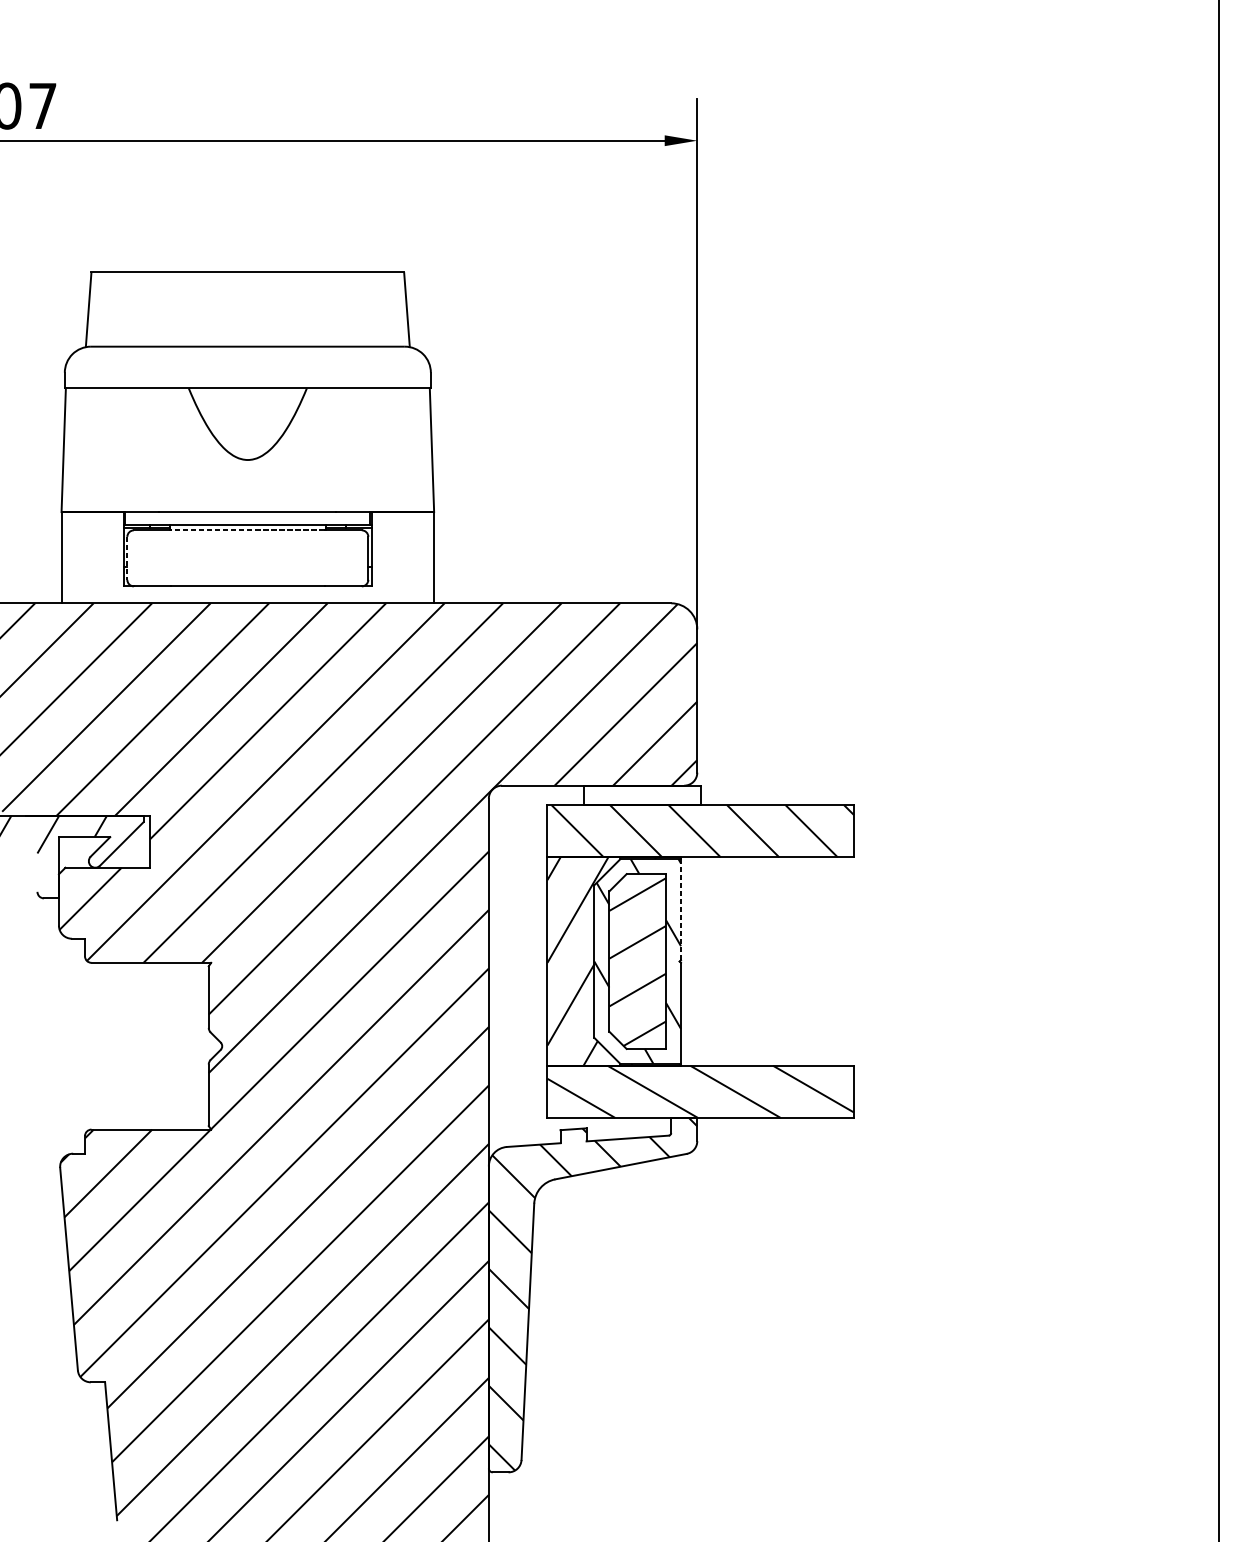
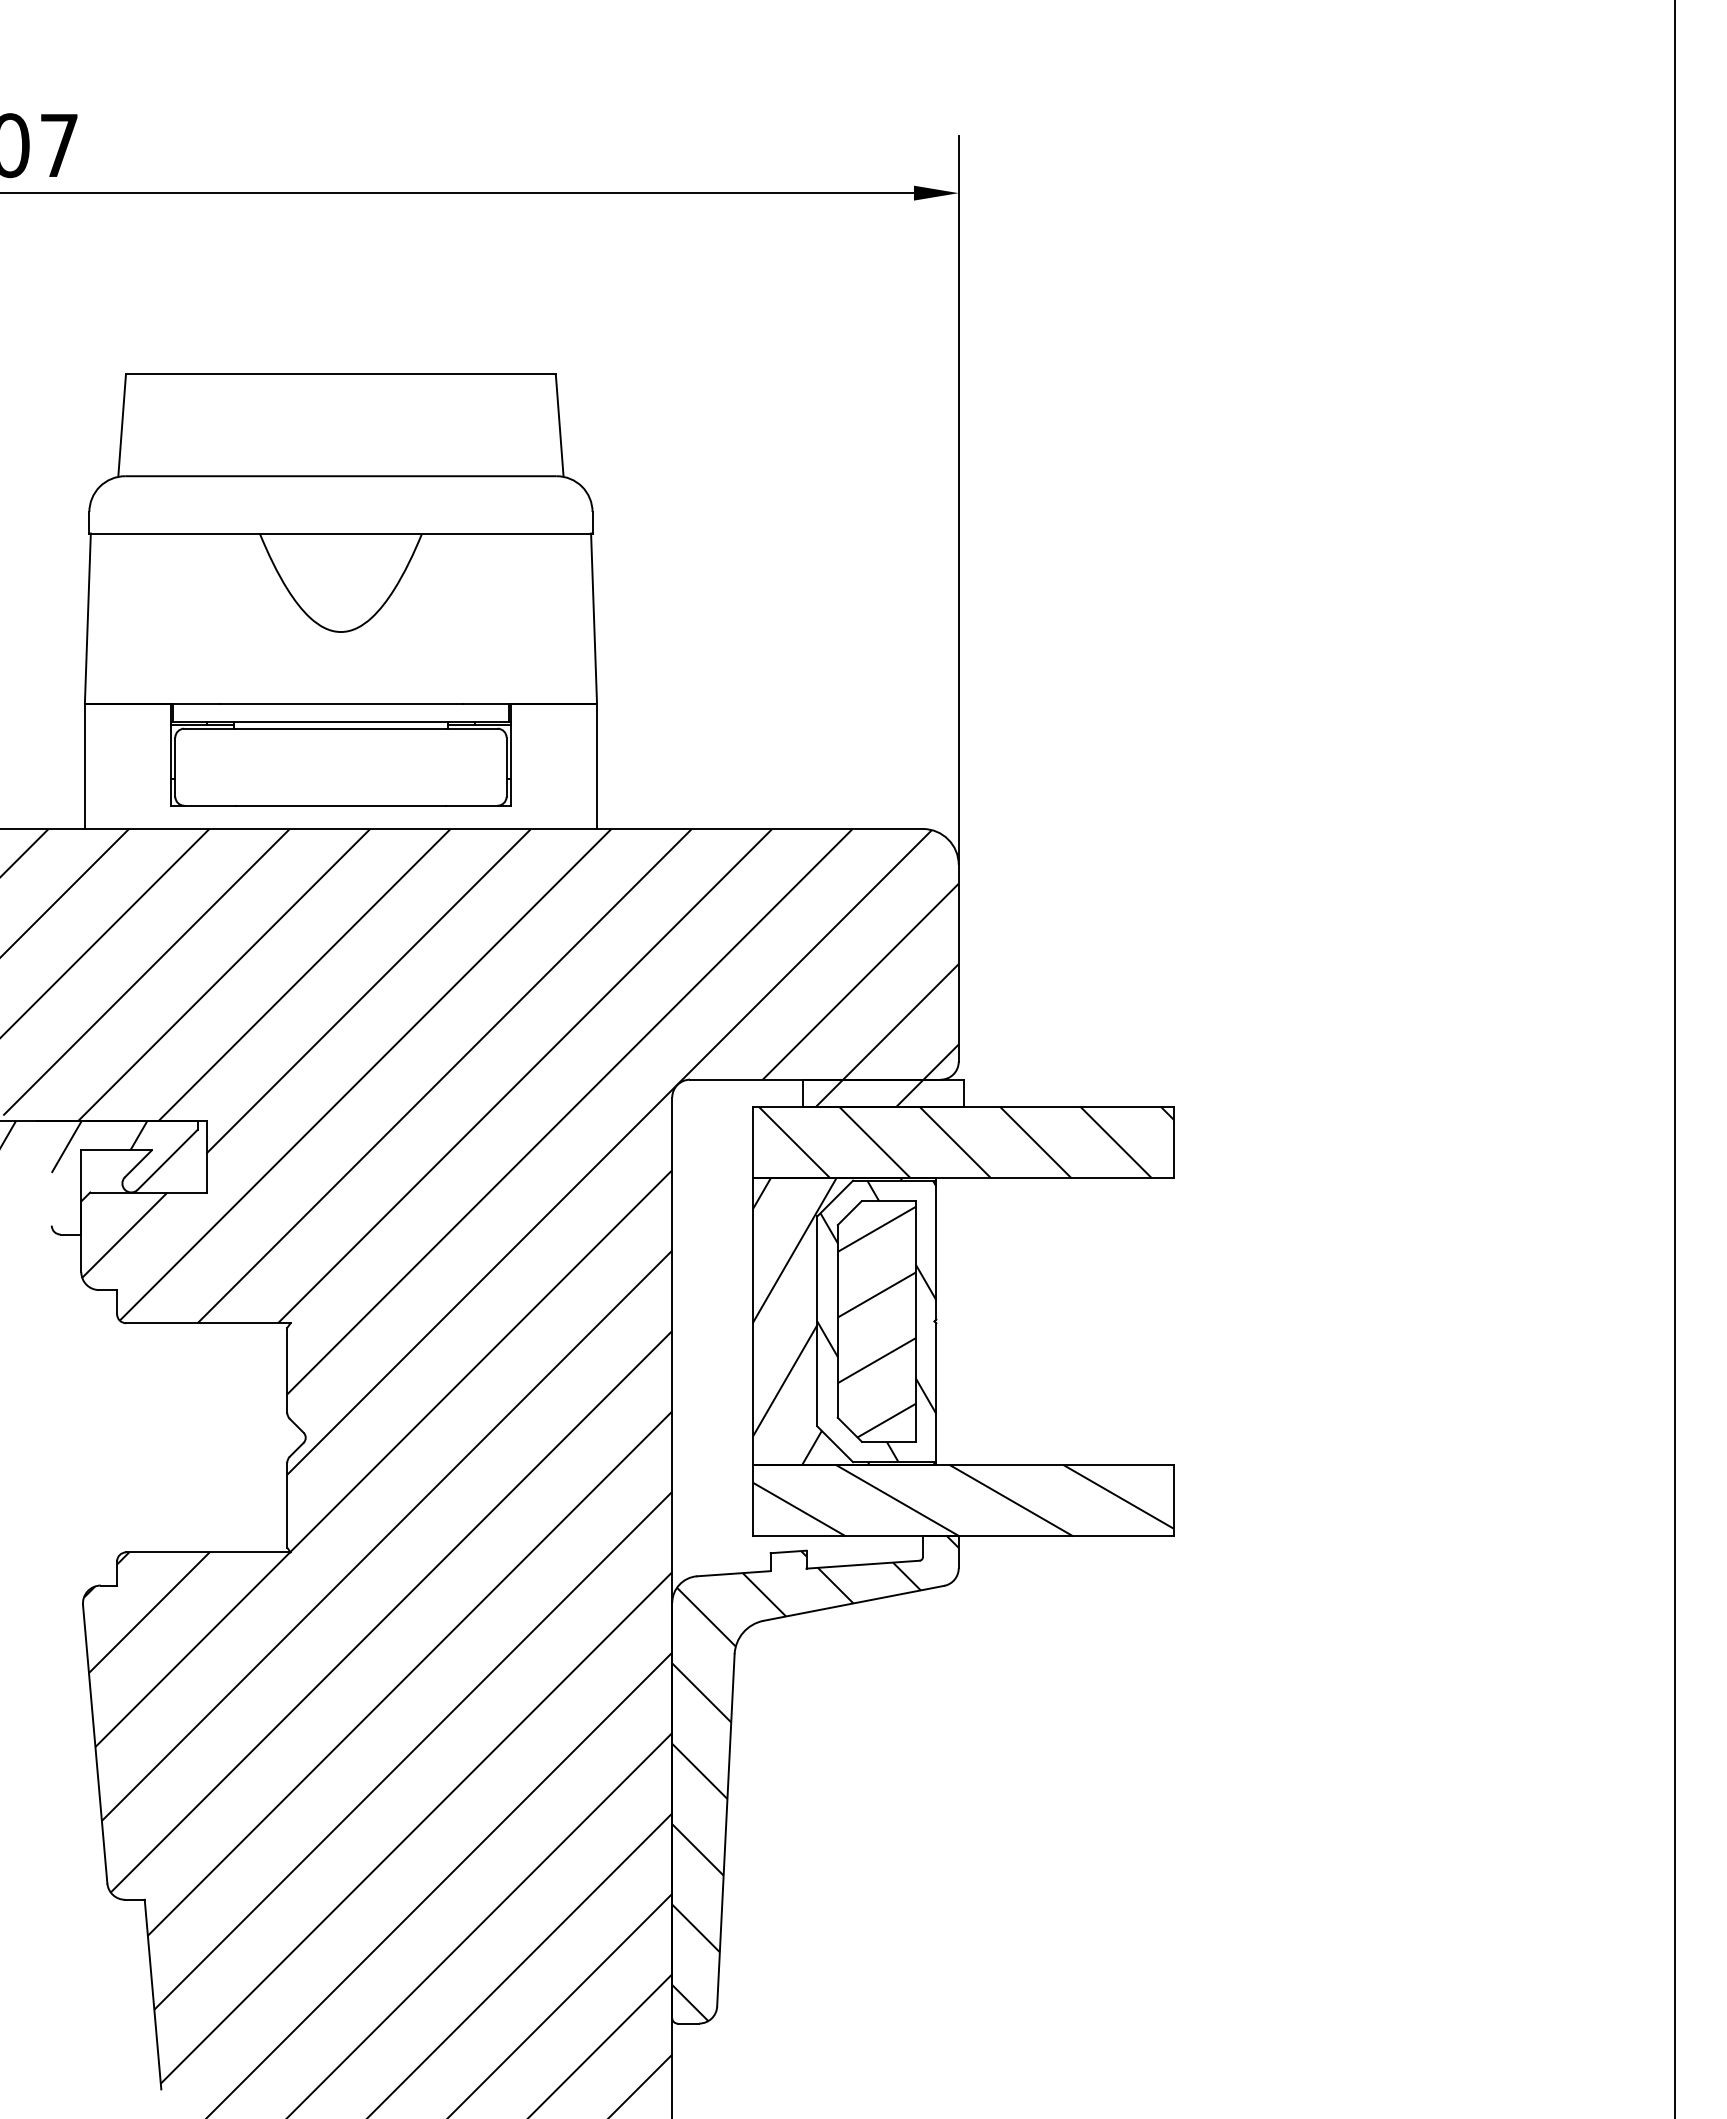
line: (247, 530) -> (340, 728), dashed -> solid
line: (127, 558) -> (175, 767), dashed -> solid
hatch: (632, 795) -> (869, 1092), added
line: (681, 909) -> (936, 1249), dashed -> solid

